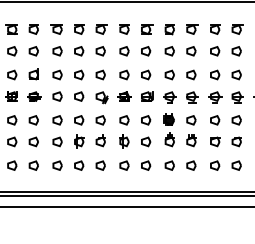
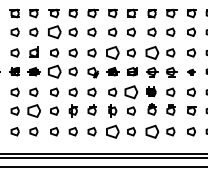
part: (57, 51) -> (54, 32), size x1.6
part: (124, 74) -> (112, 52), size x1.6
part: (169, 74) -> (151, 52), size x1.6
part: (57, 96) -> (54, 71), size x1.6
part: (215, 97) -> (191, 72), size x0.6
part: (146, 120) -> (131, 92), size x1.6
part: (33, 141) -> (33, 110), size x1.6
part: (124, 165) -> (112, 131), size x1.6
part: (169, 165) -> (151, 131), size x1.6

